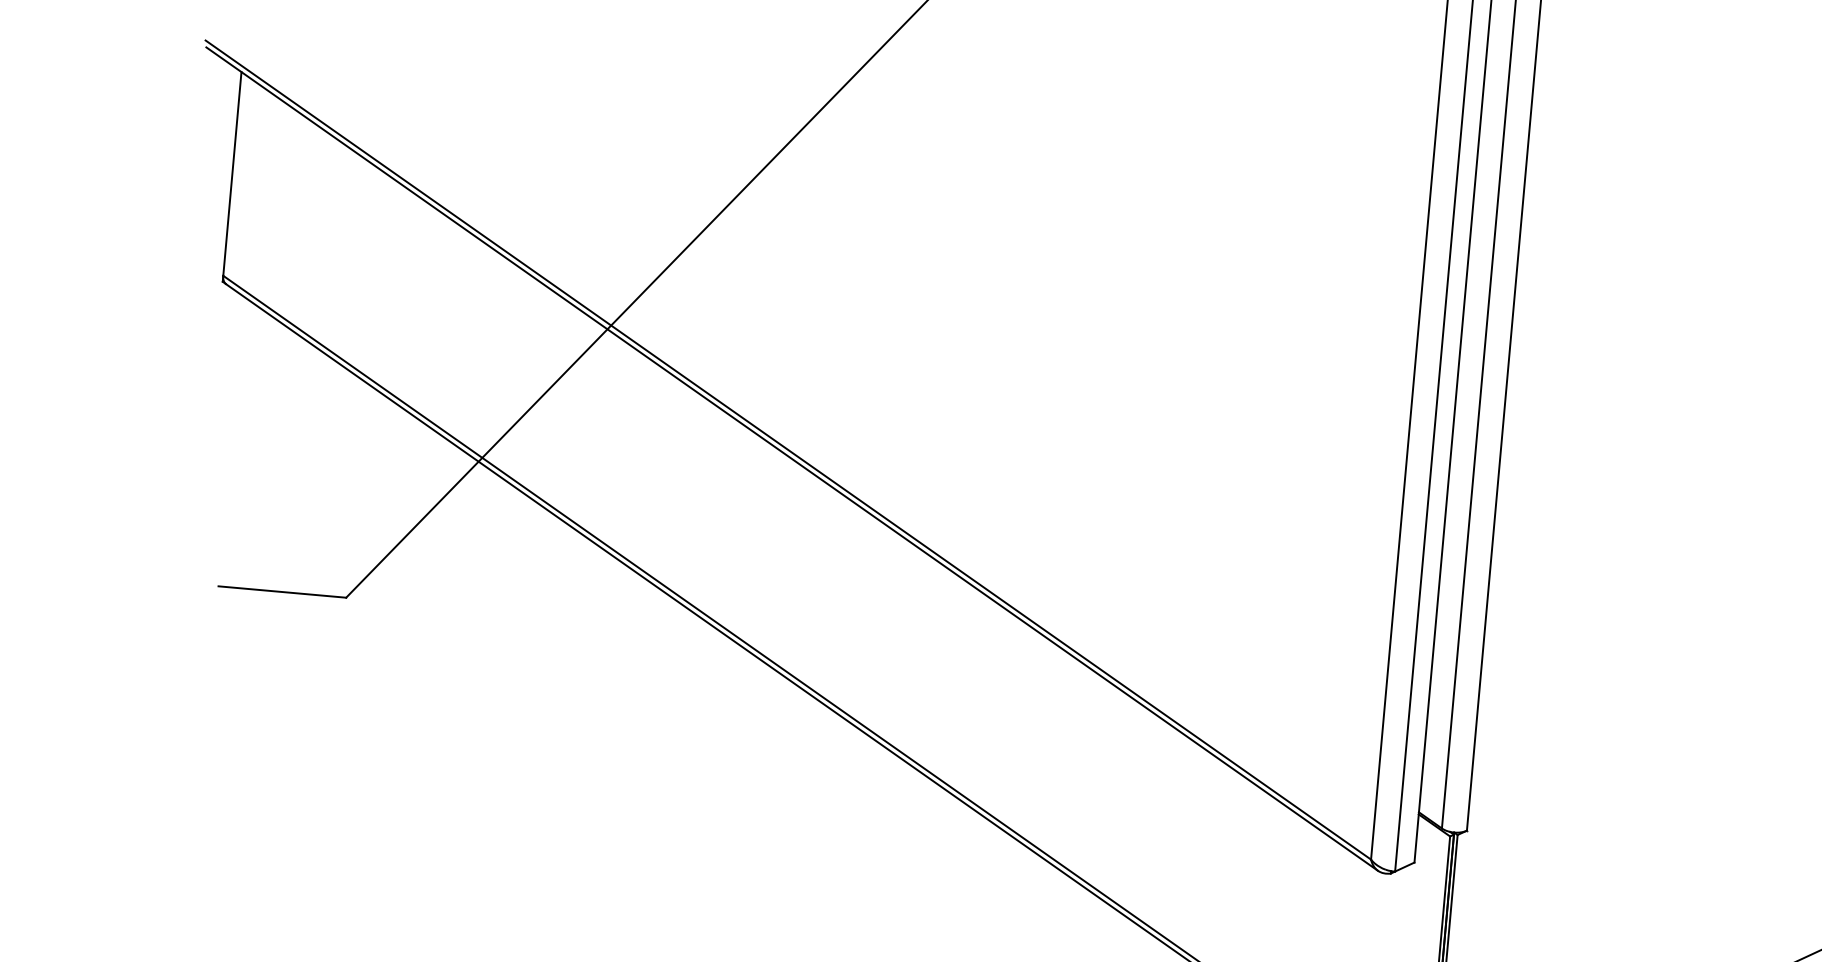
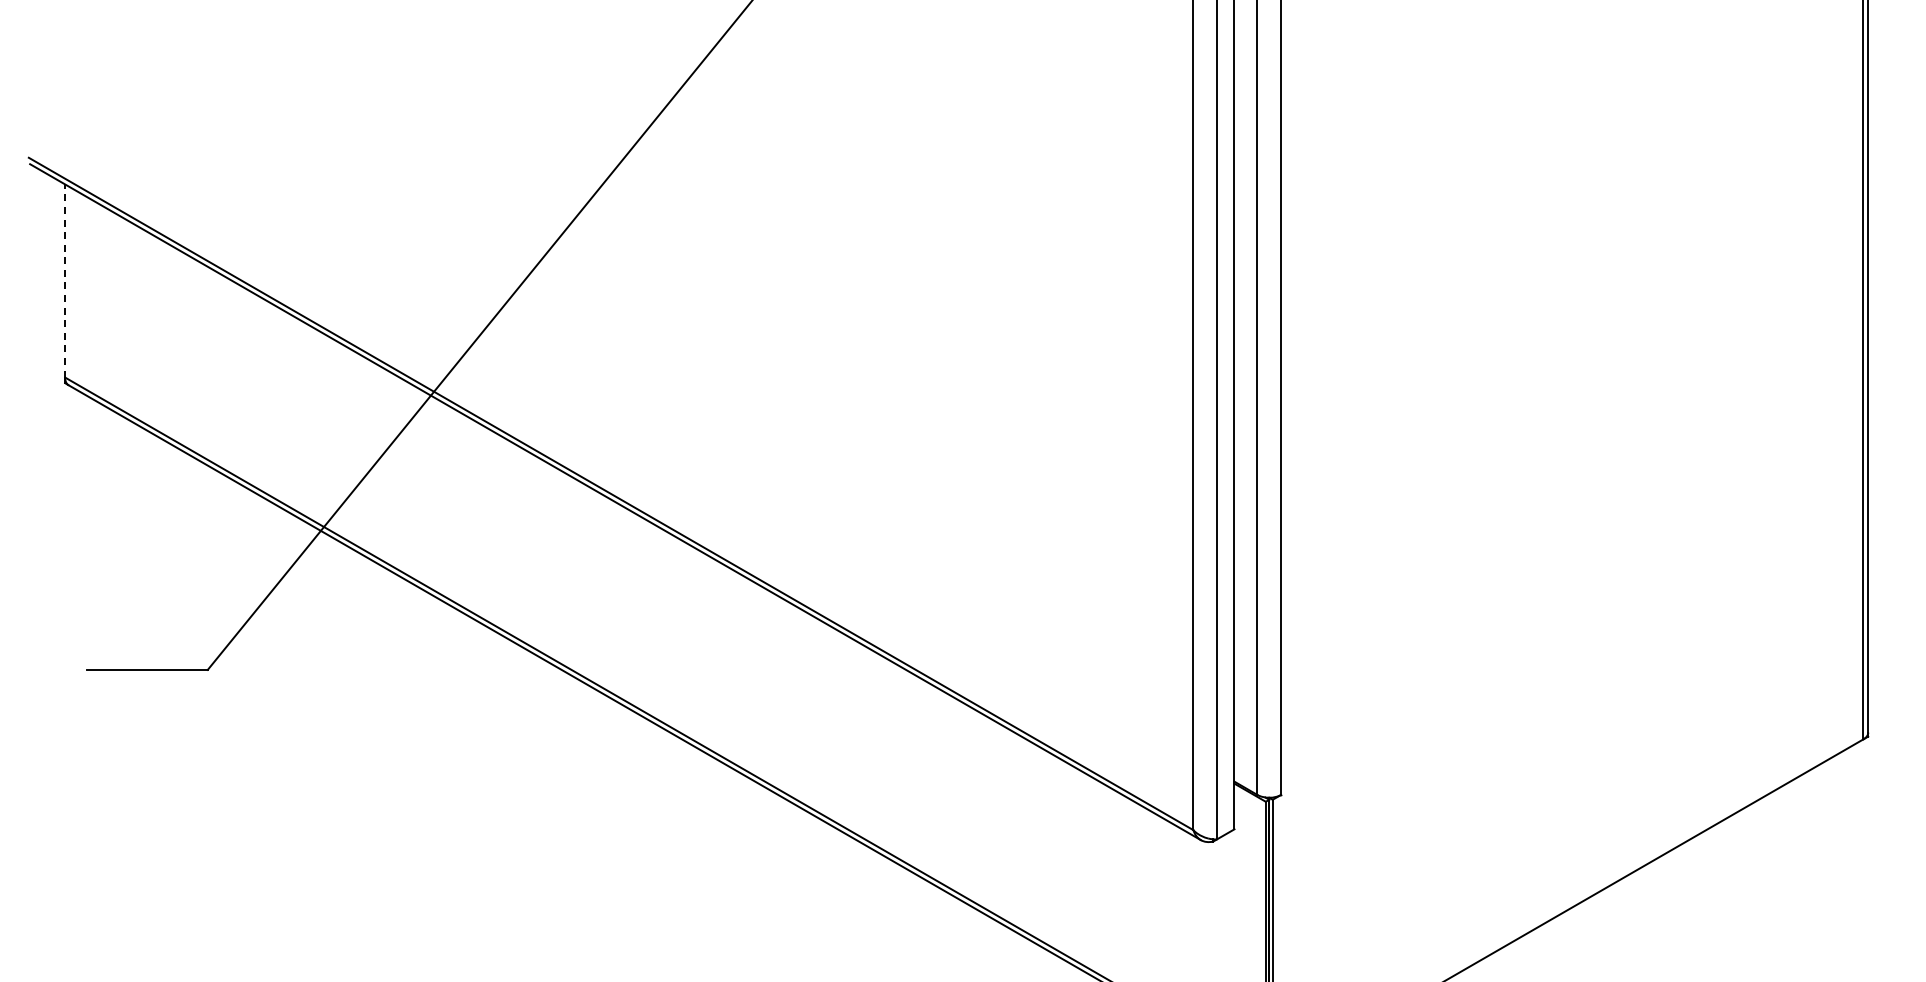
line: (232, 174) -> (65, 281), solid -> dashed

